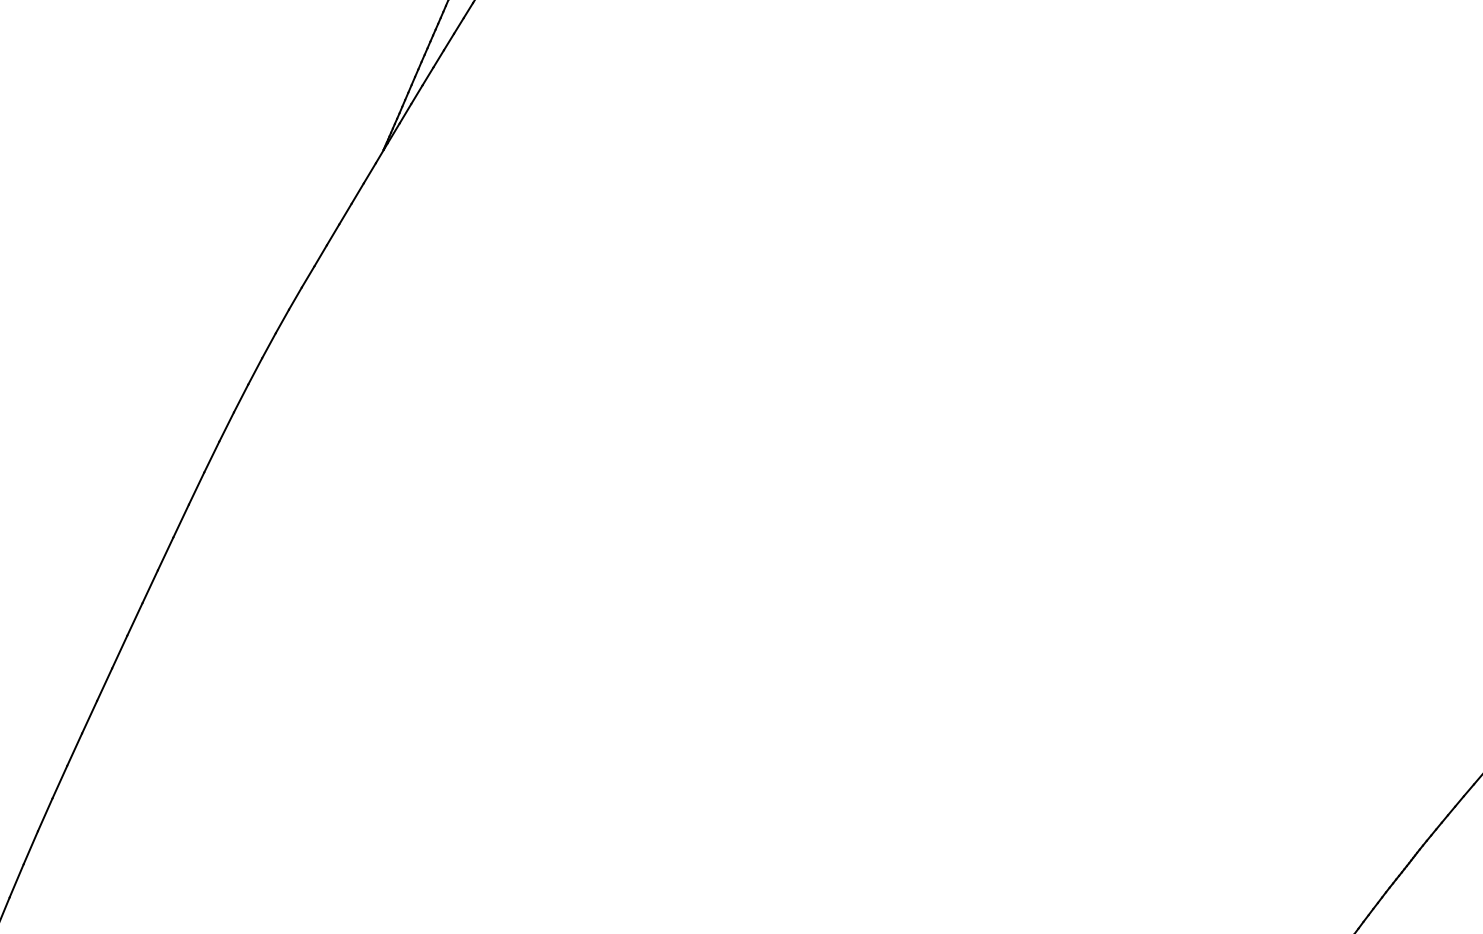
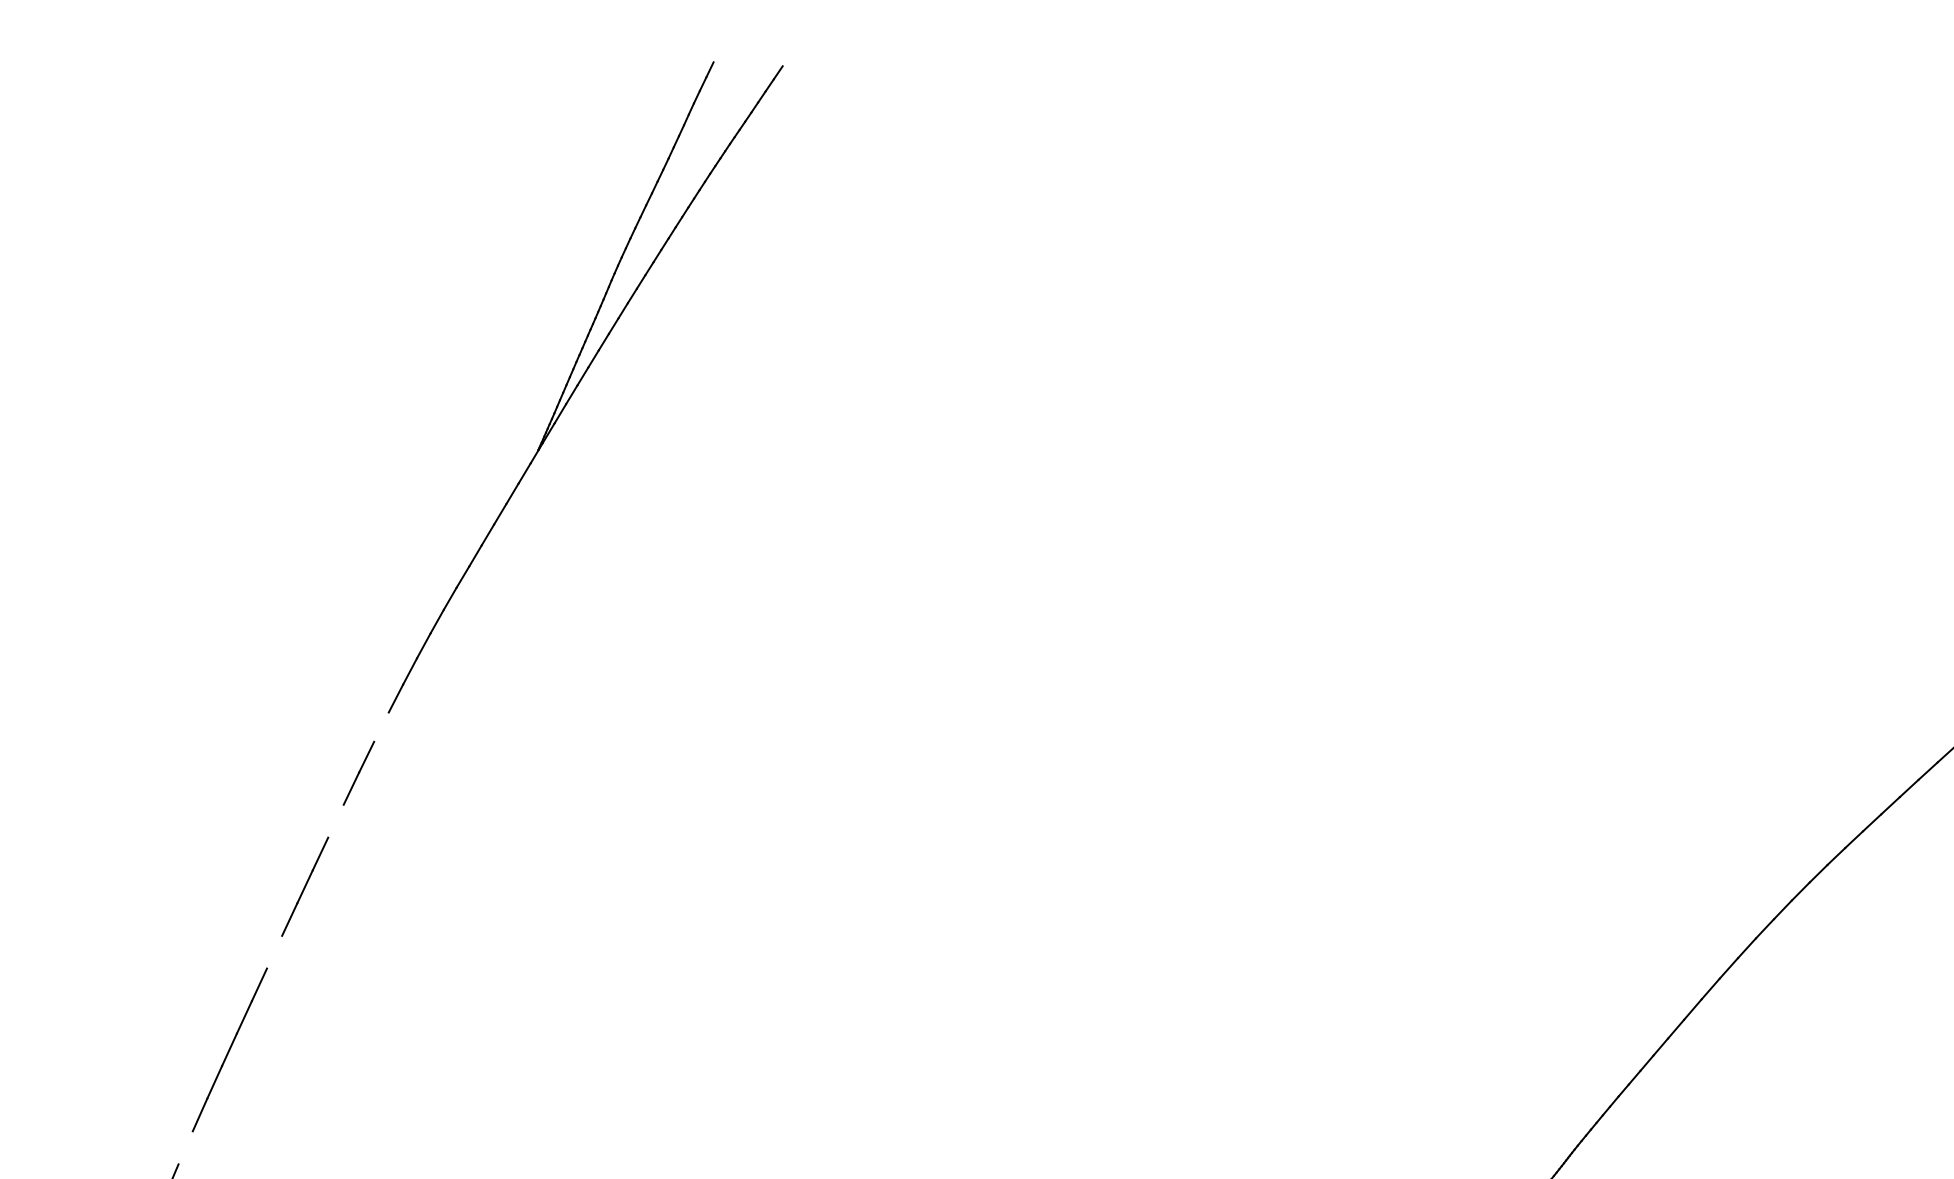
line: (226, 426) -> (381, 726), removed
line: (180, 520) -> (335, 820), removed
line: (119, 651) -> (274, 951), removed
line: (30, 847) -> (185, 1147), removed

